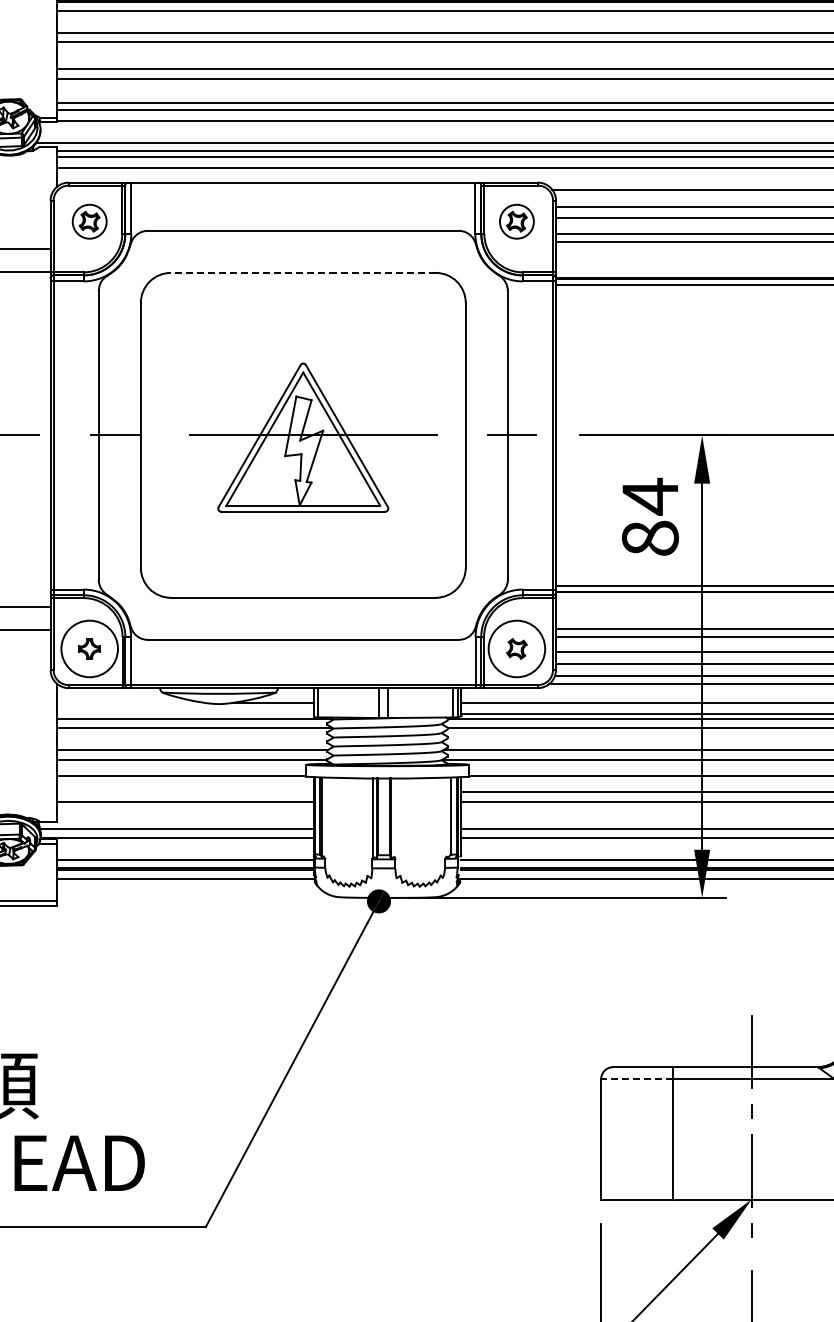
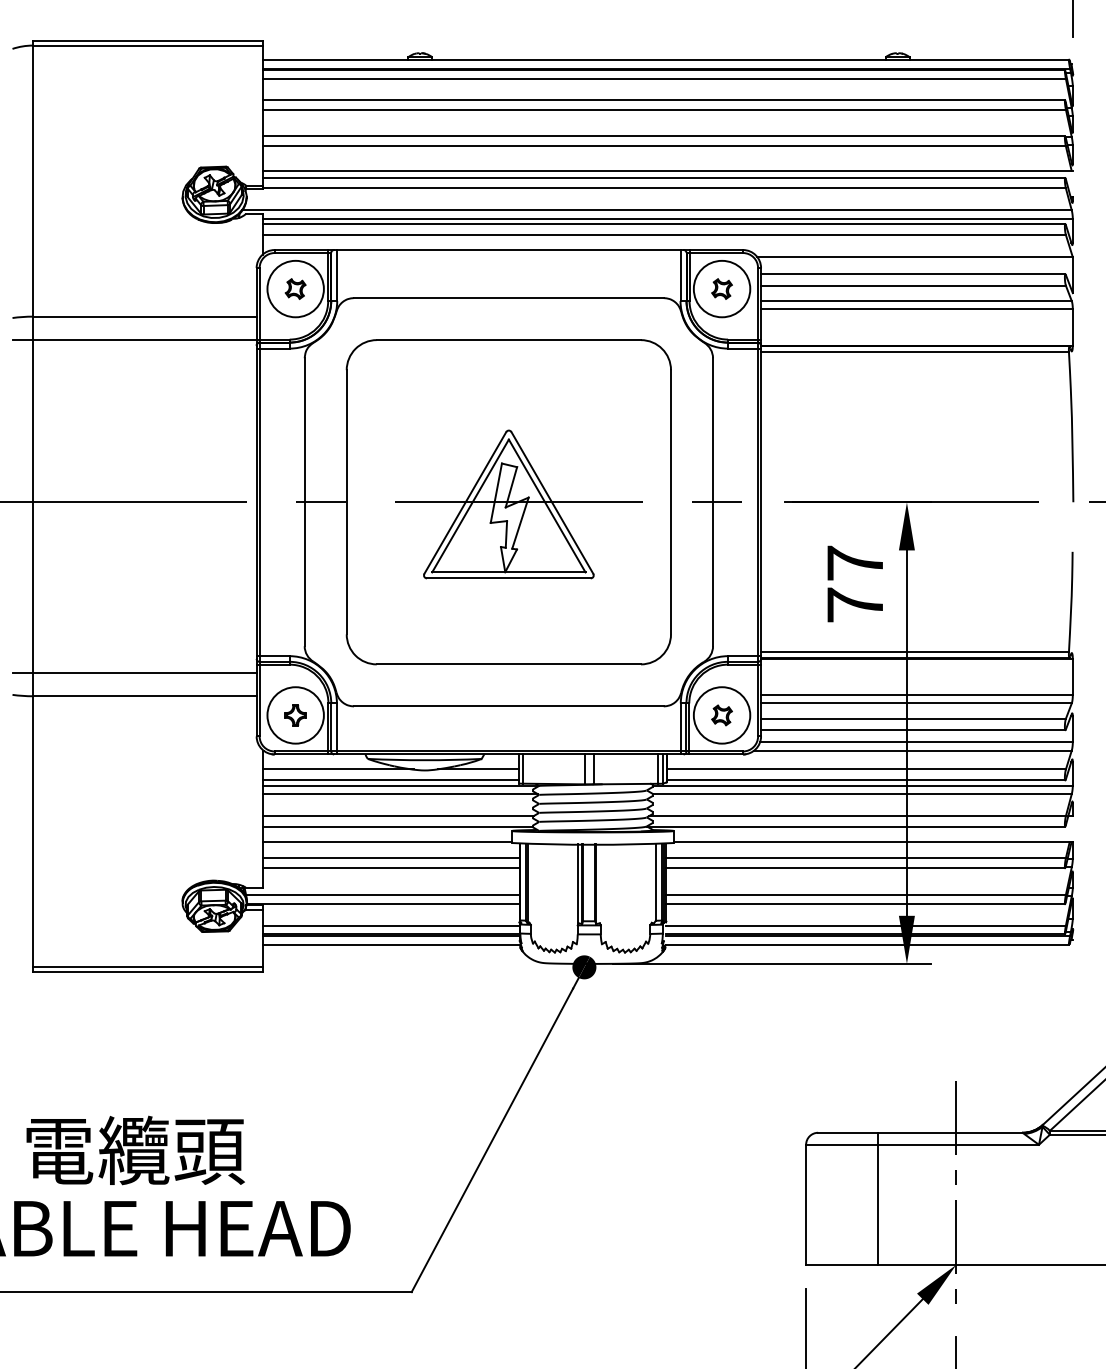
circle: (89, 221) -> (295, 288), size x1.67
circle: (516, 221) -> (721, 288), size x1.67
line: (302, 273) -> (508, 340), dashed -> solid
text: (649, 516) -> (854, 583), 84 -> 77
line: (131, 703) -> (337, 769), added
line: (184, 714) -> (390, 780), added
line: (184, 792) -> (390, 858), added
line: (636, 1078) -> (841, 1144), dashed -> solid

